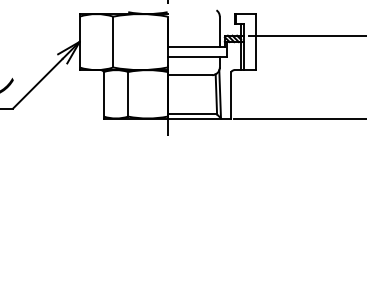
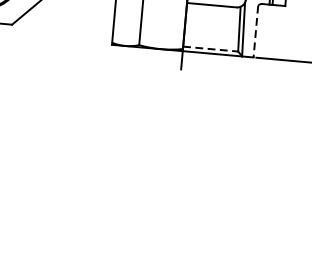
line: (231, 95) -> (256, 31), solid -> dashed
line: (192, 114) -> (210, 49), solid -> dashed

